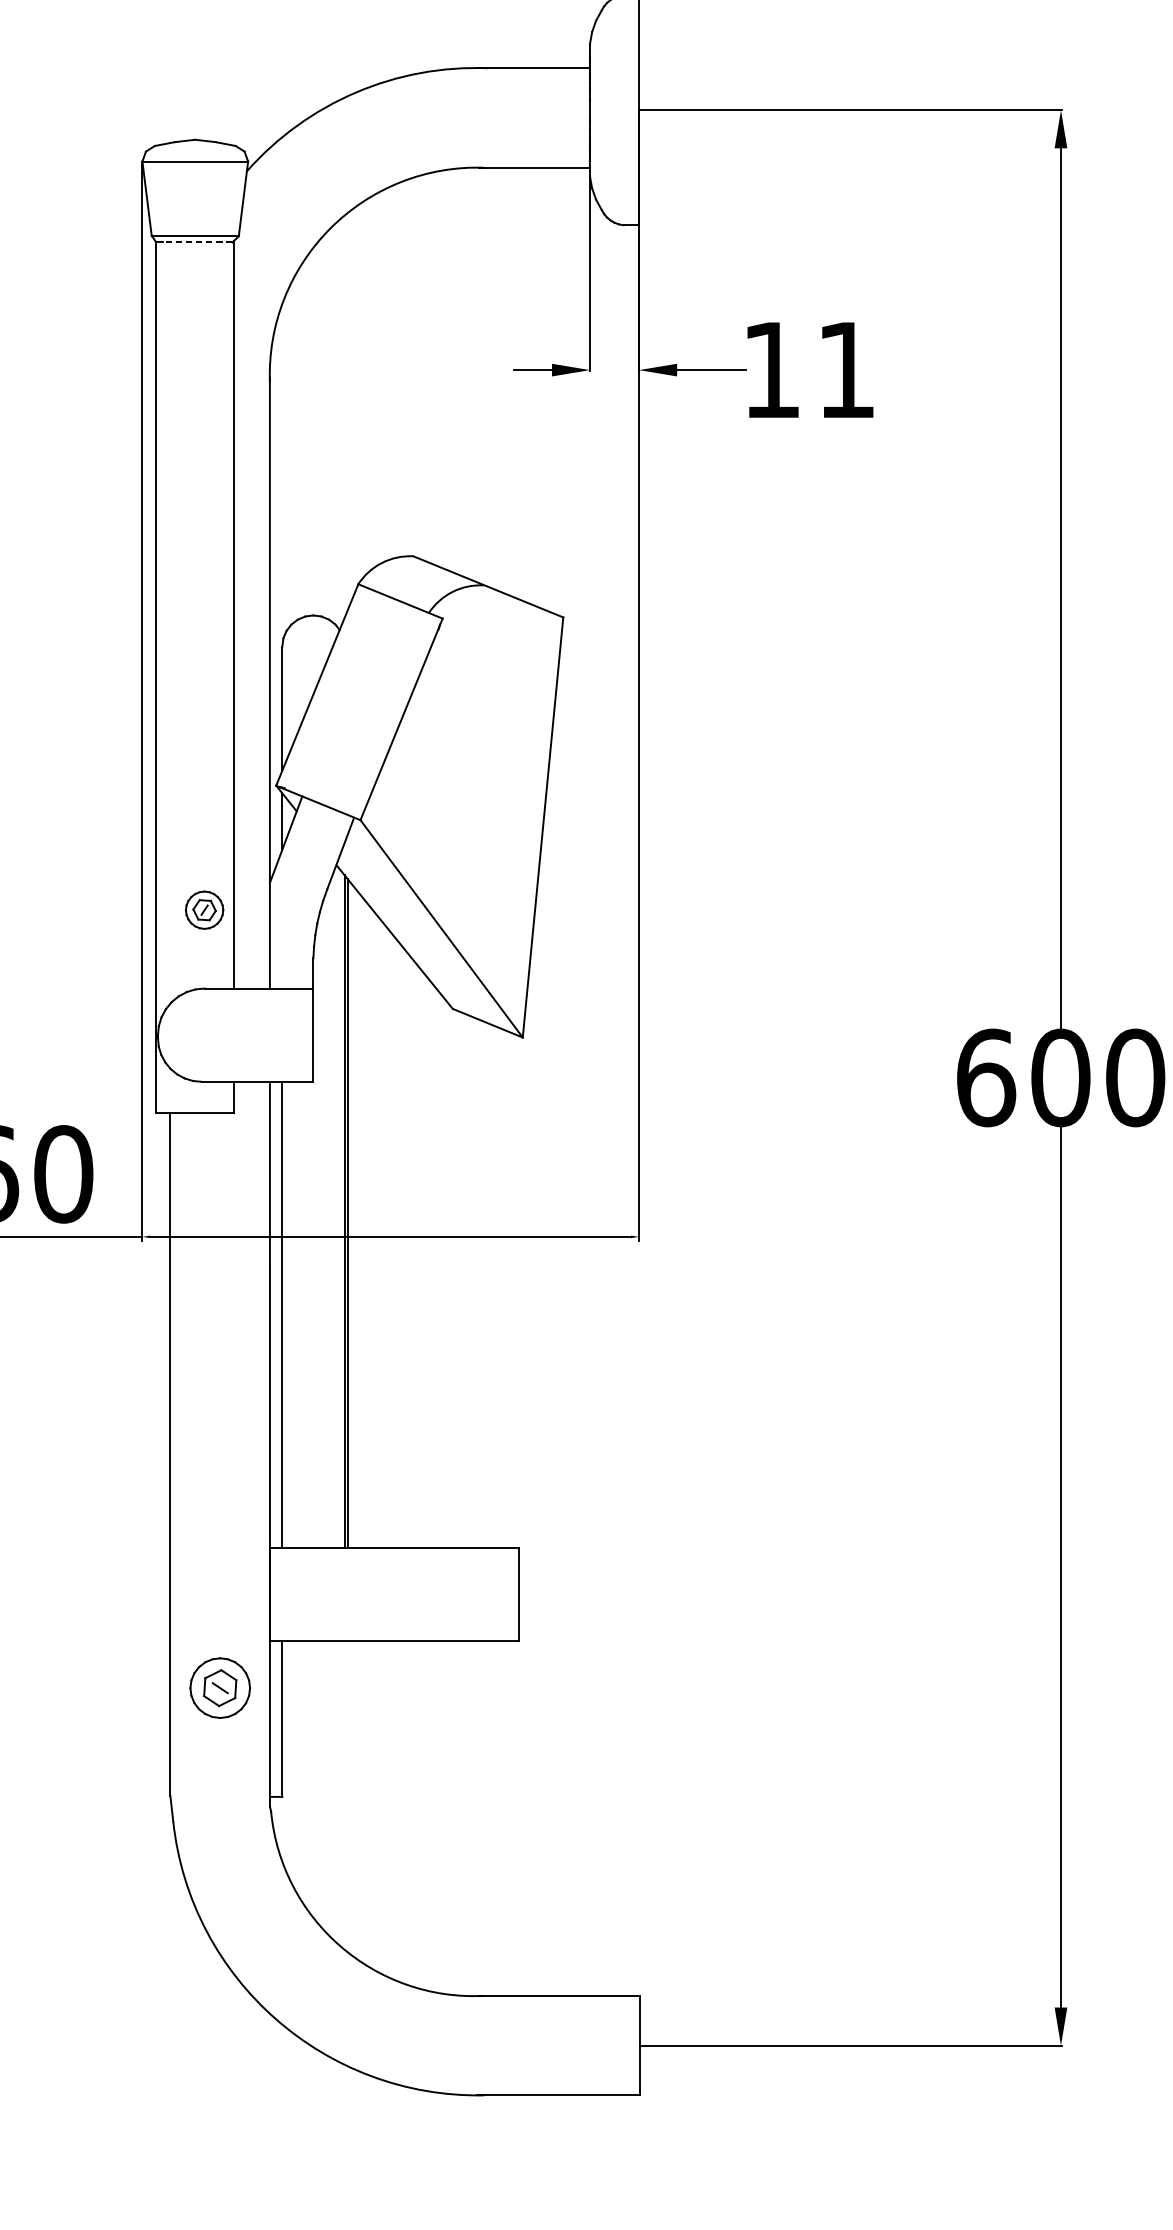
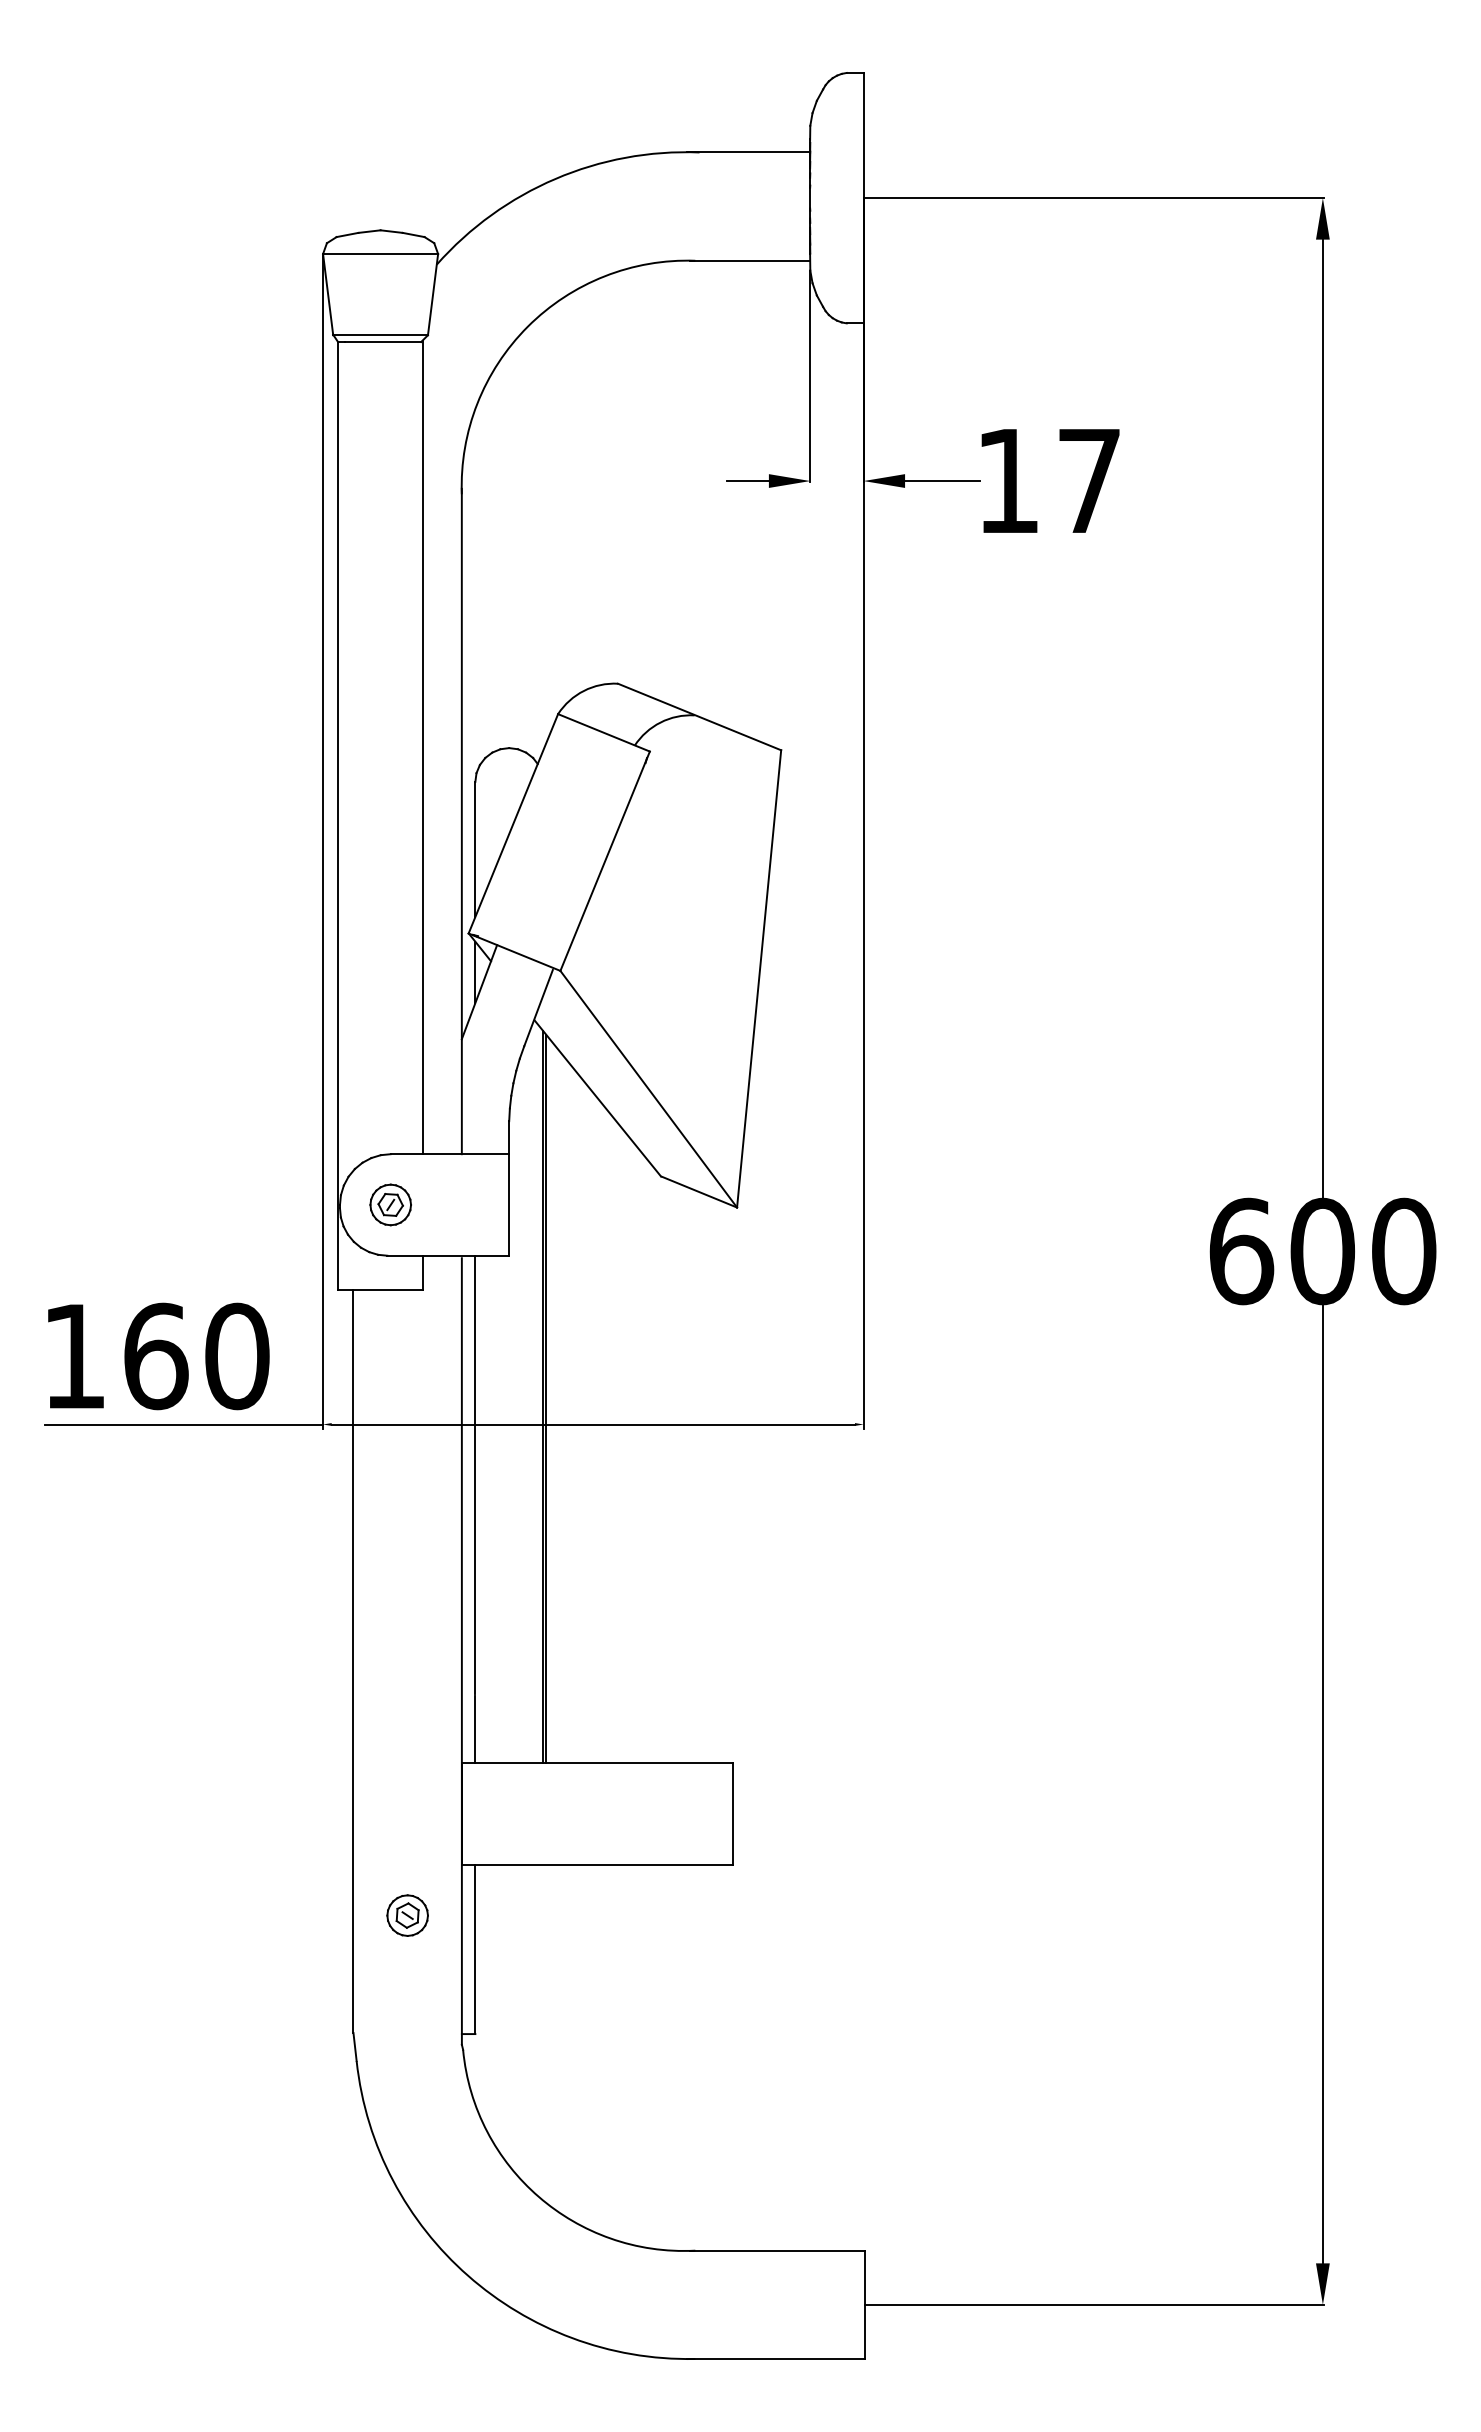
line: (197, 242) -> (383, 342), dashed -> solid
text: (846, 369) -> (1089, 480), 11 -> 17
part: (204, 909) -> (390, 1204), moved
part: (220, 1687) -> (407, 1915), size x0.62

